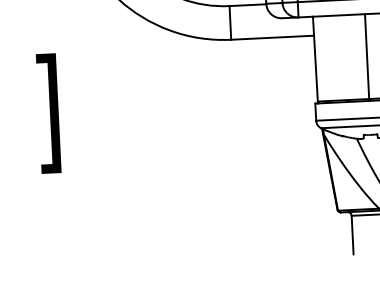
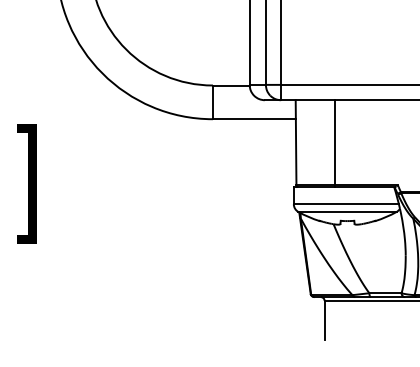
line: (366, 57) -> (334, 143), moved

